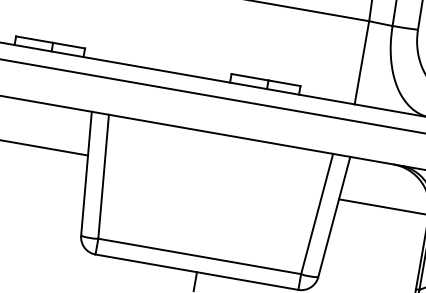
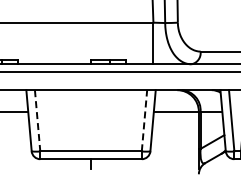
line: (103, 176) -> (37, 120), solid -> dashed
line: (317, 213) -> (144, 120), solid -> dashed

